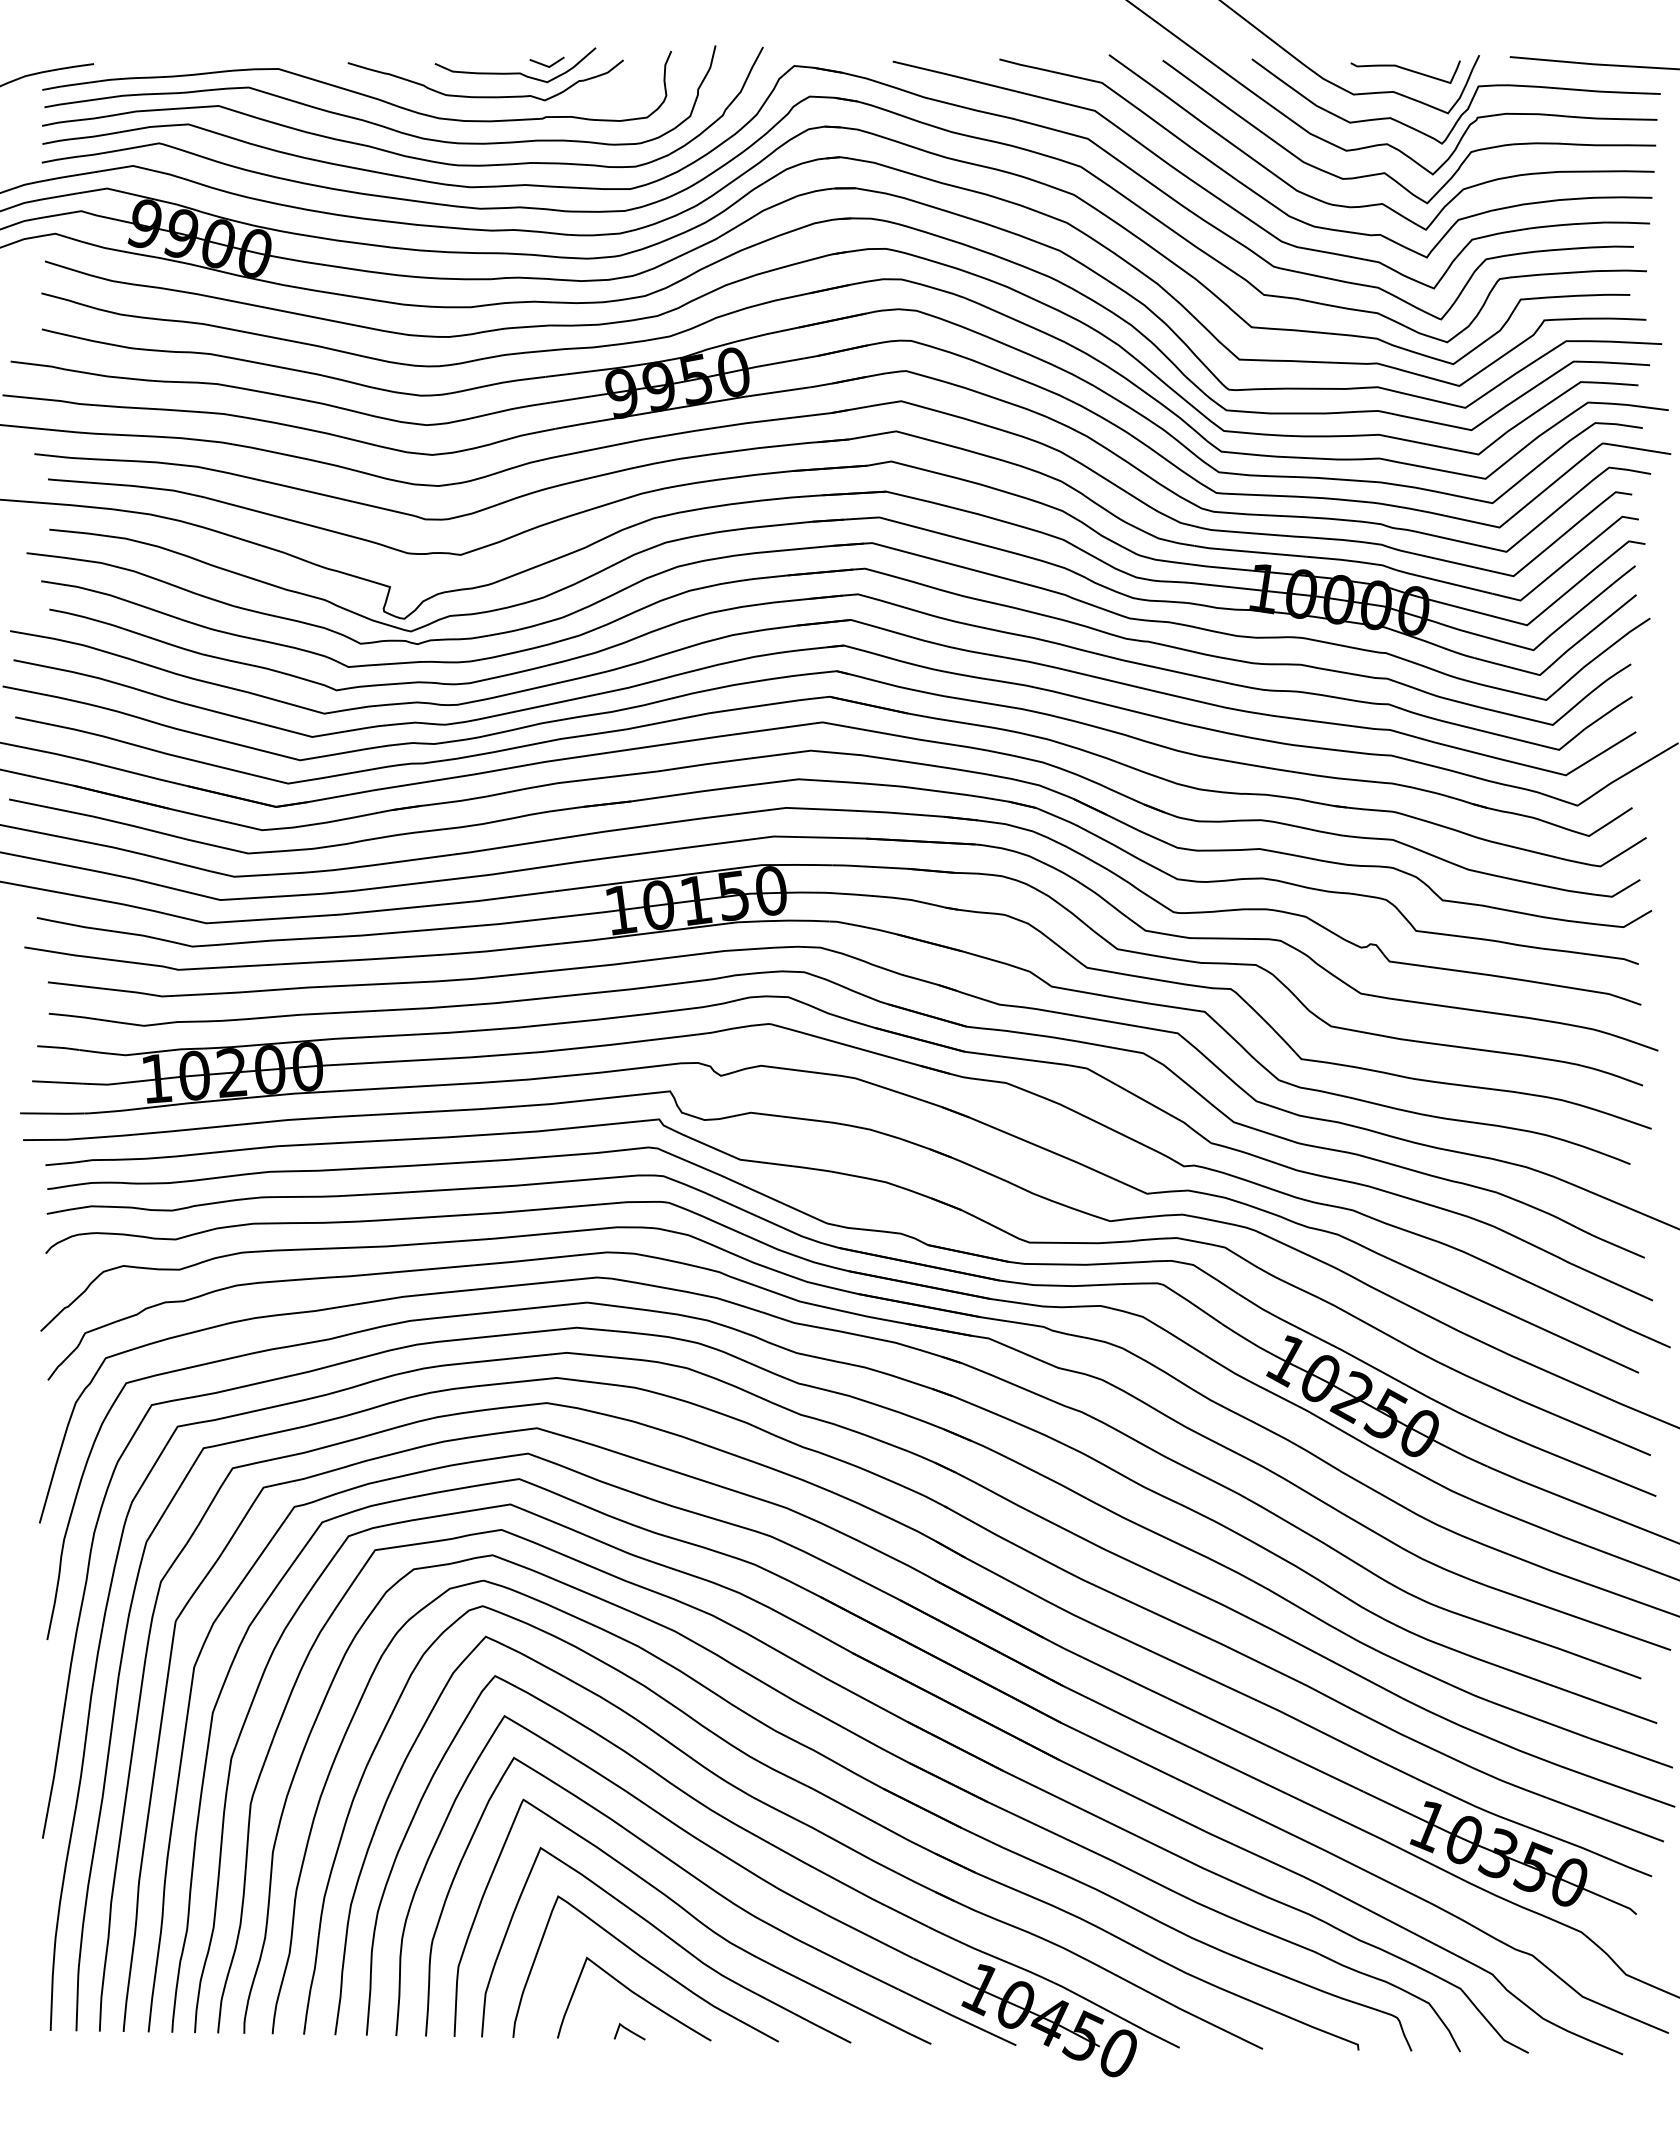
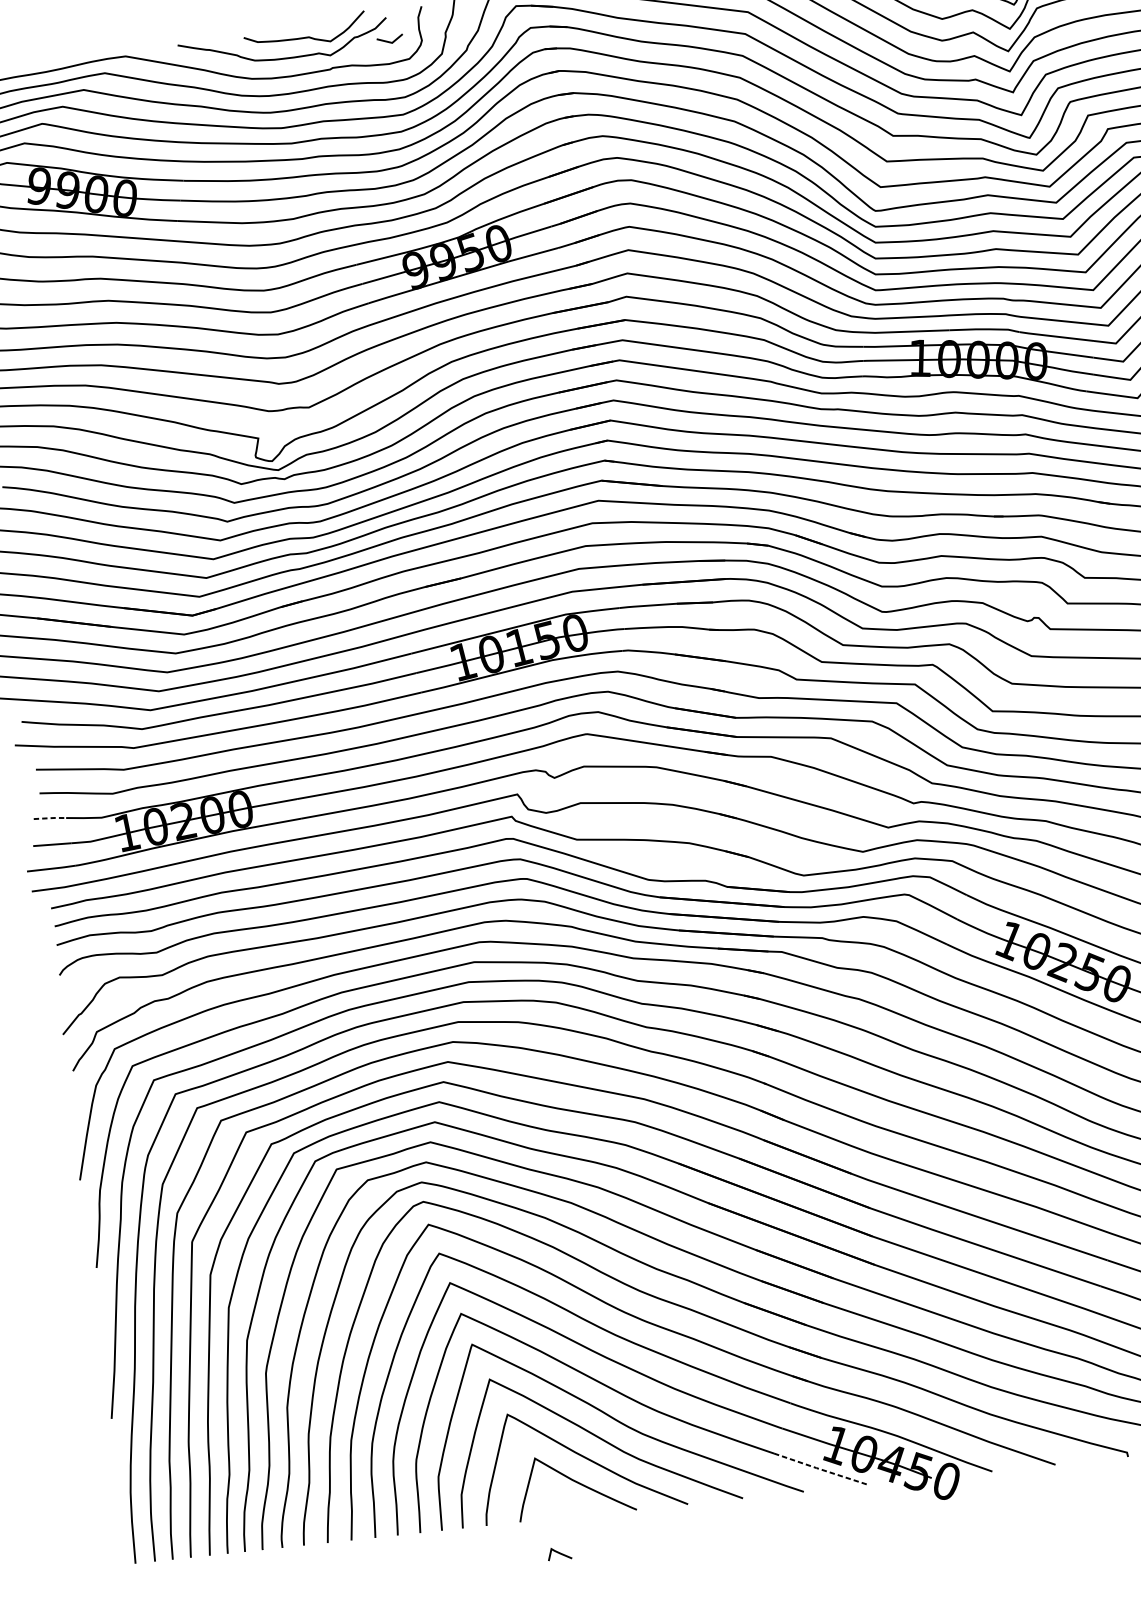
line: (545, 64) -> (389, 41), moved
line: (59, 1047) -> (50, 817), solid -> dashed
line: (956, 2017) -> (820, 1469), solid -> dashed
line: (629, 2031) -> (559, 1553), moved

